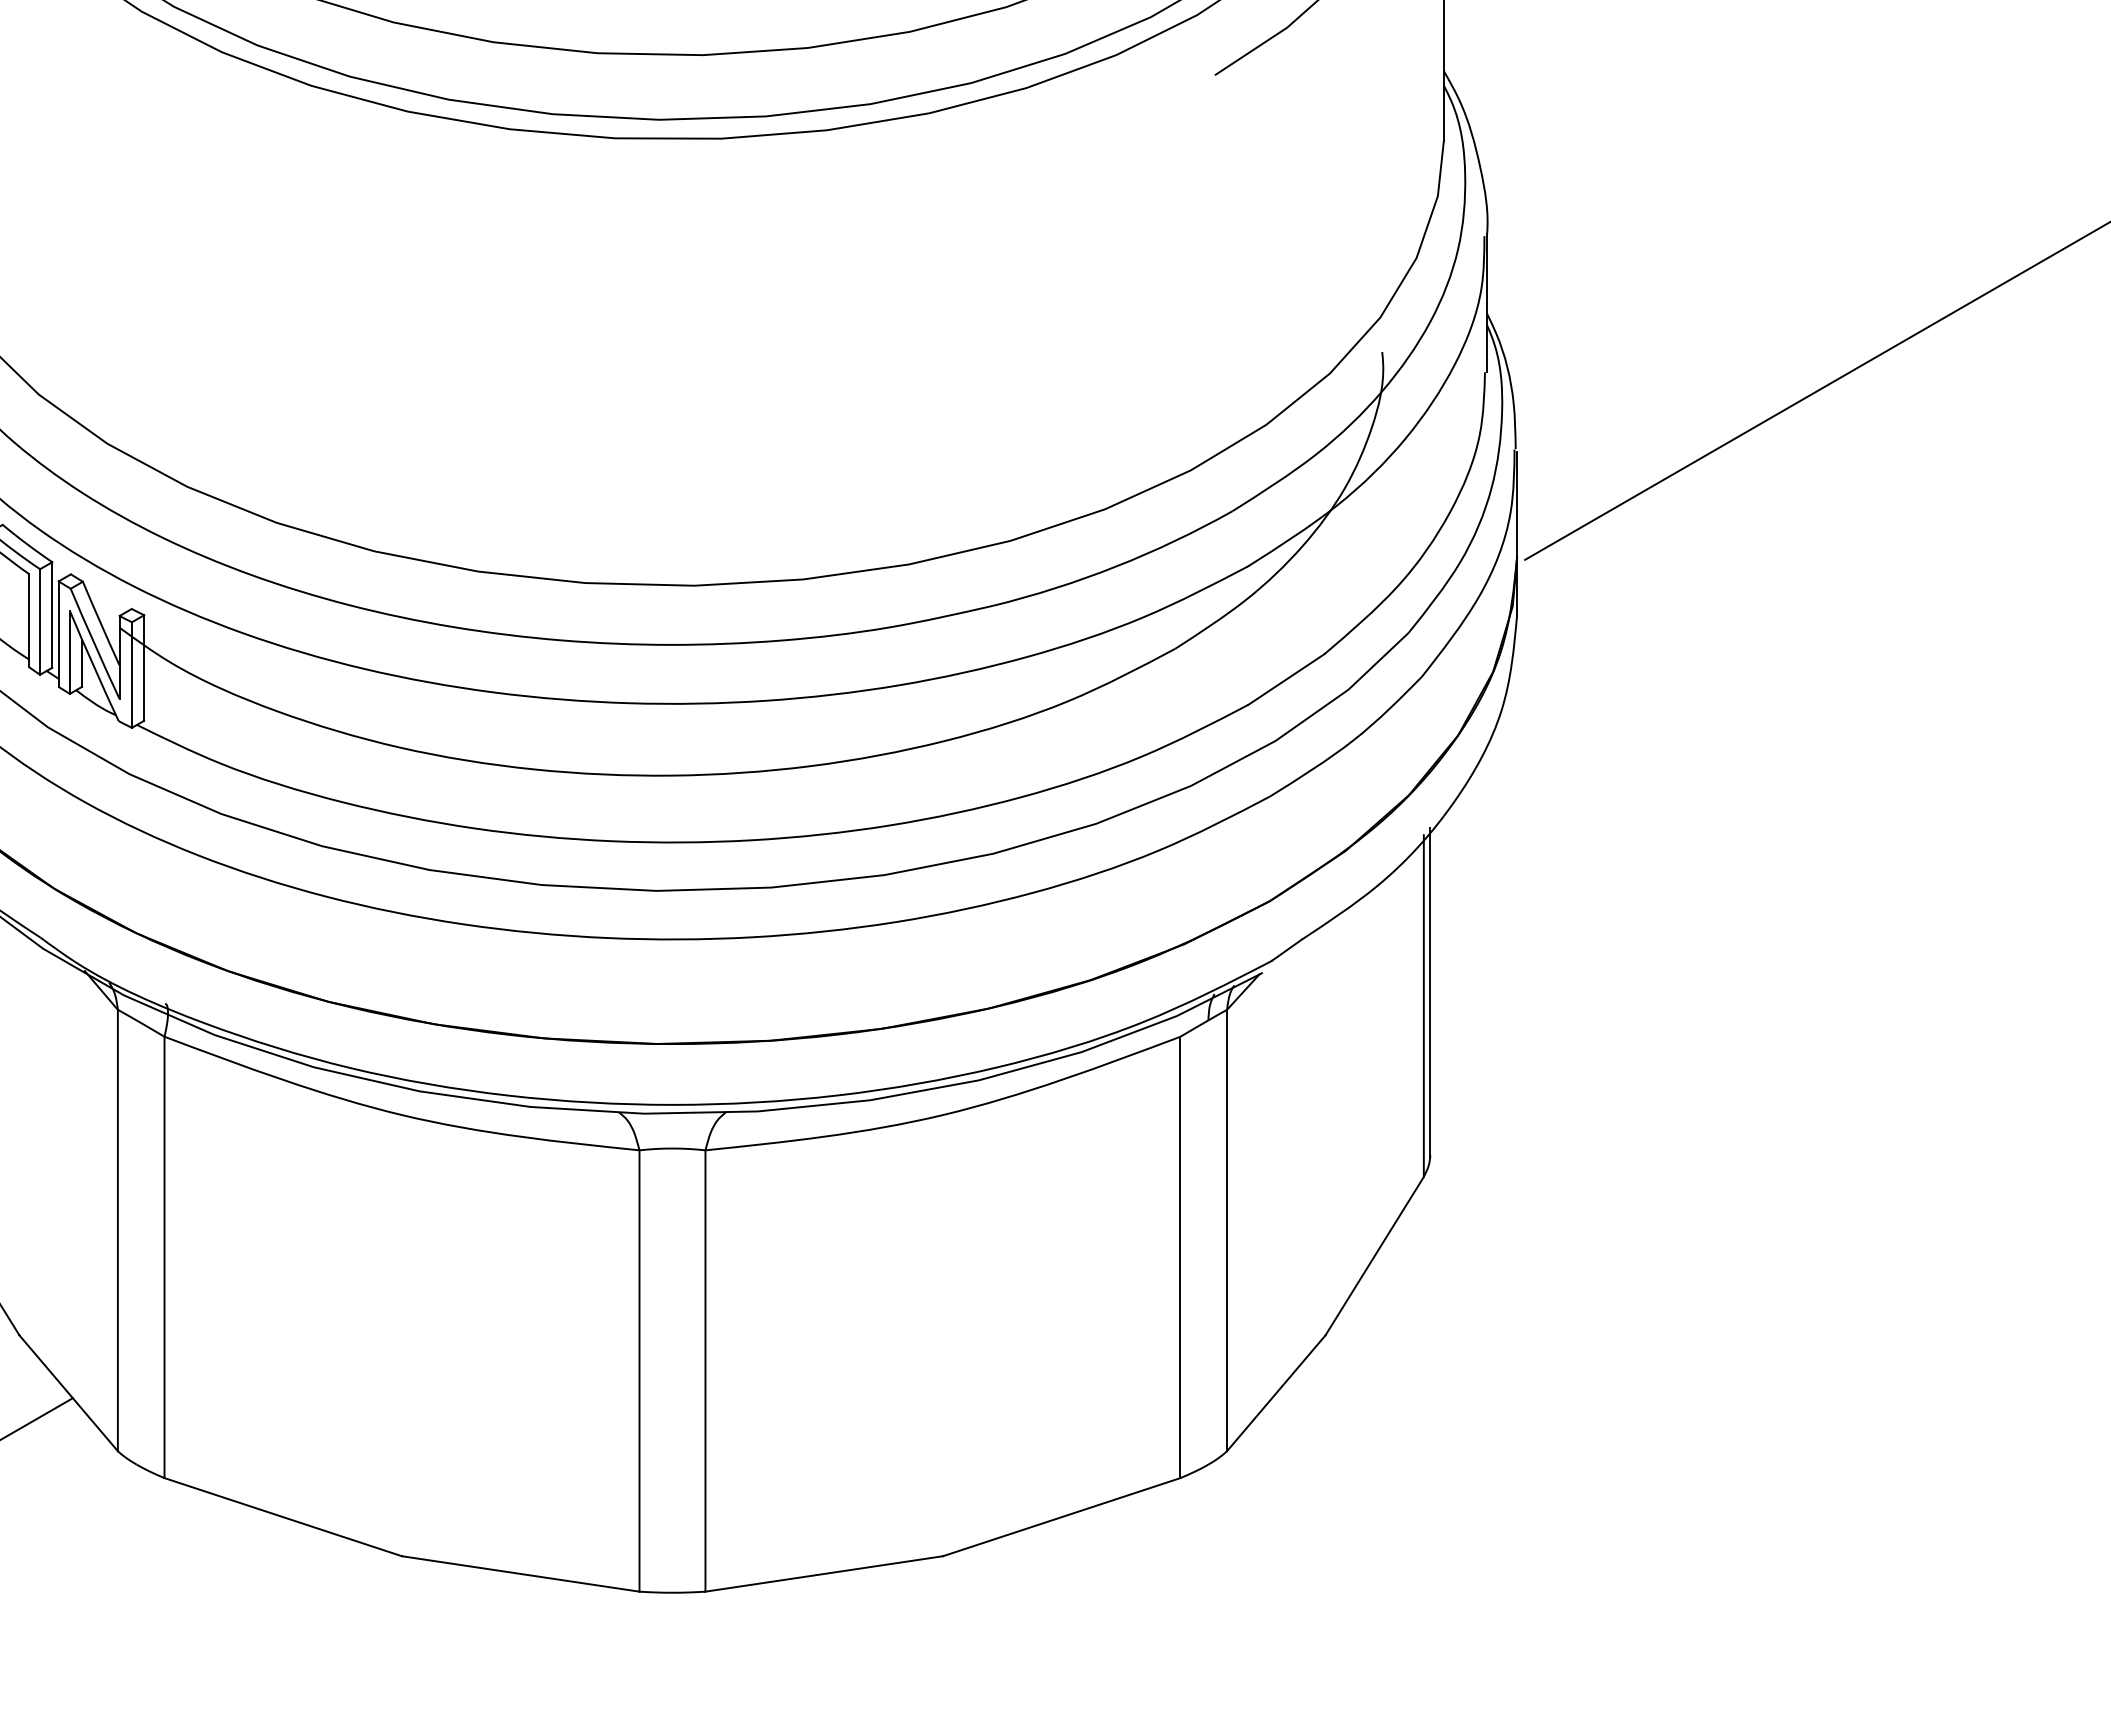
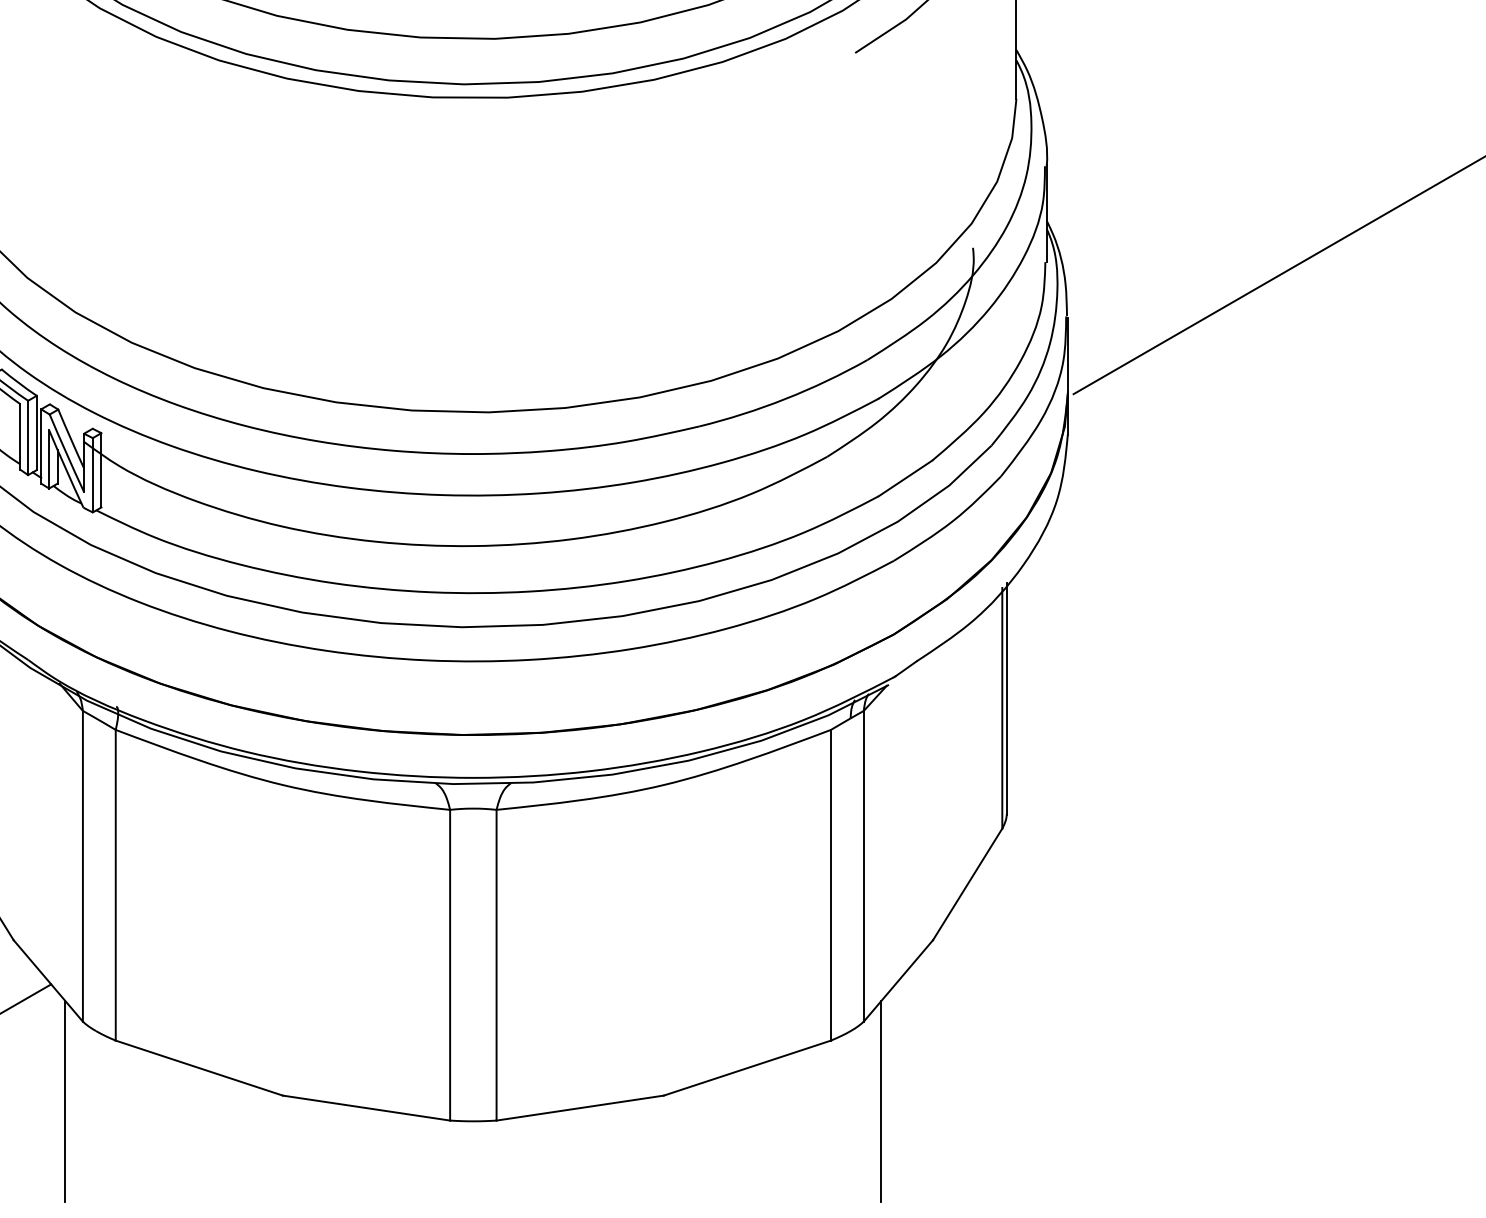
line: (92, 1564) -> (65, 1101), added
line: (1252, 1564) -> (881, 1101), added

